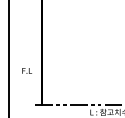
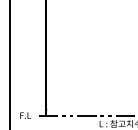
text: (26, 70) -> (24, 115), moved

